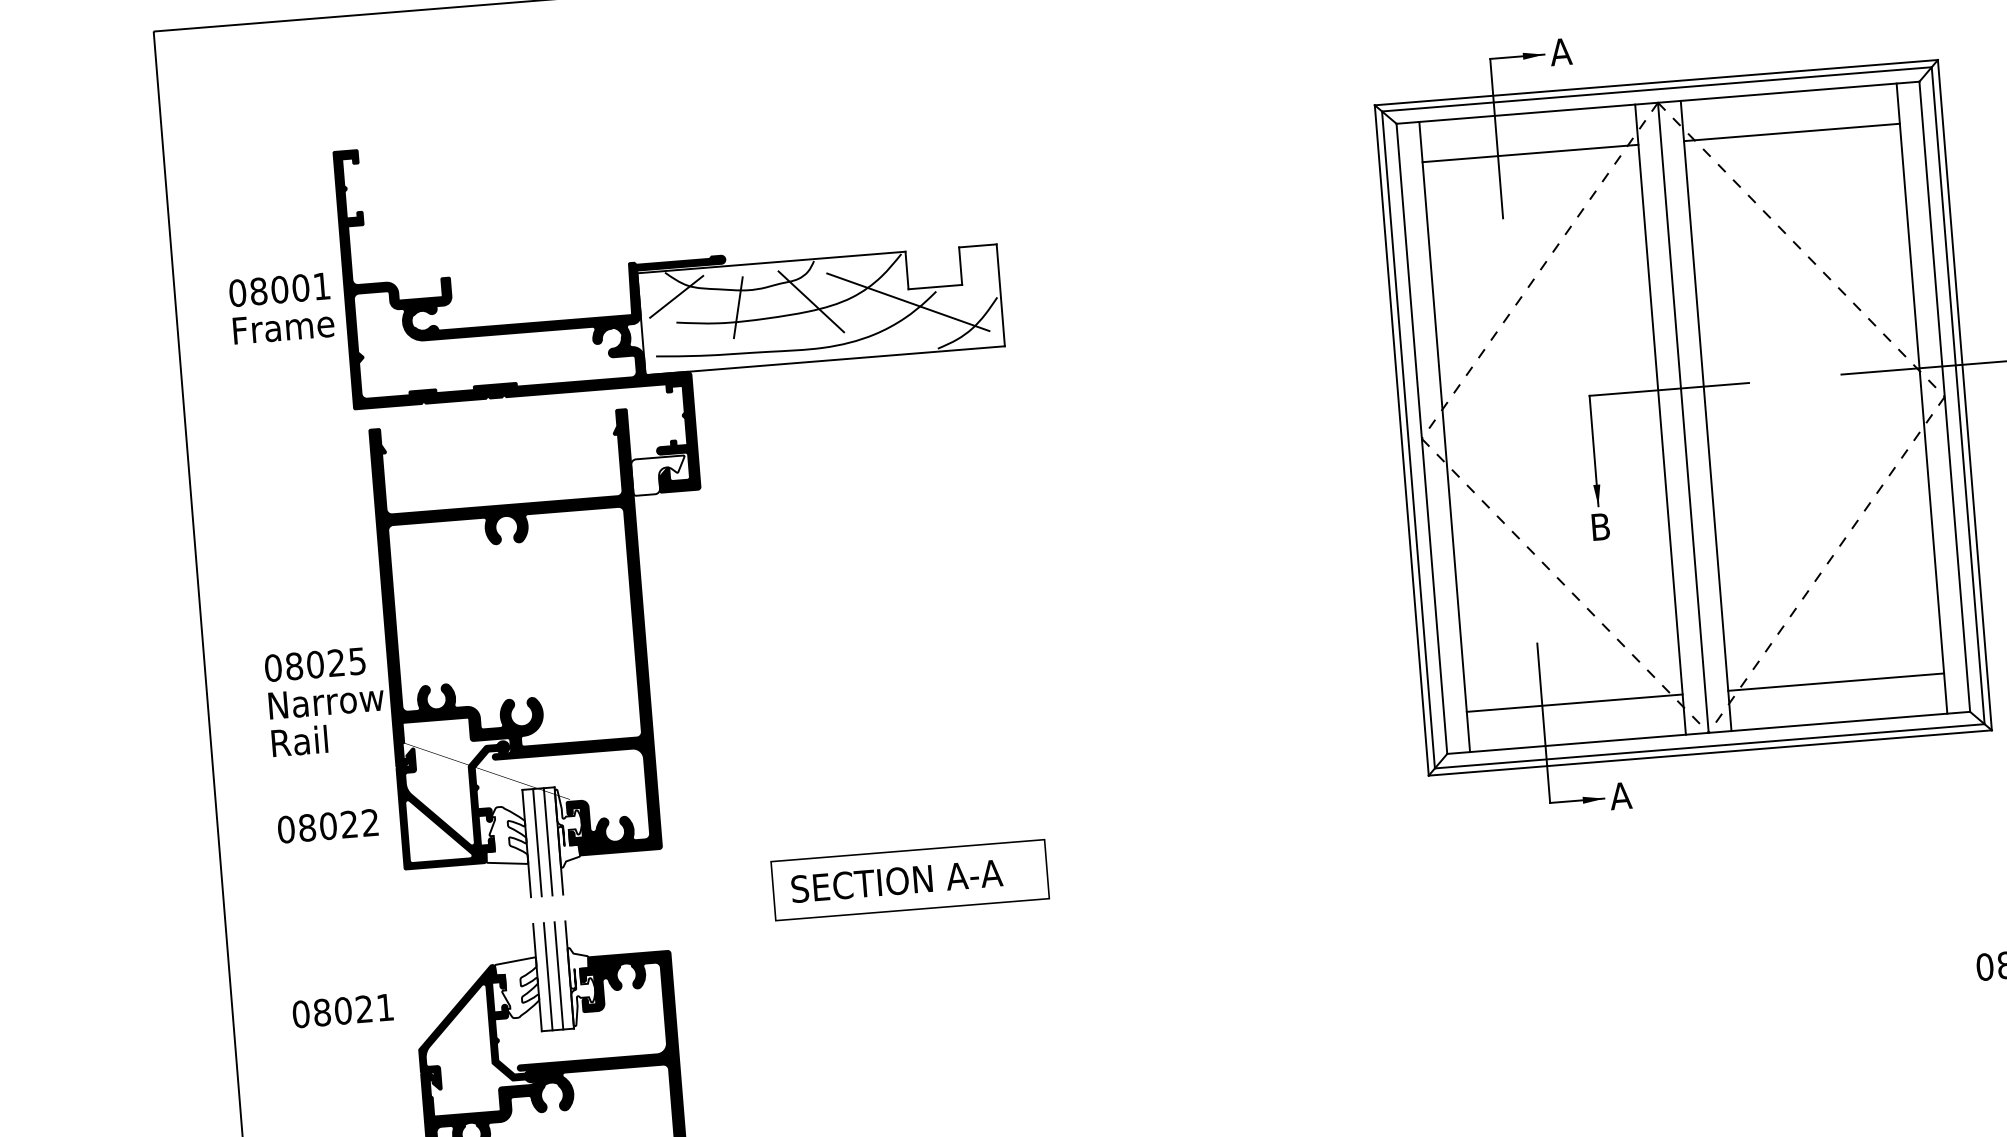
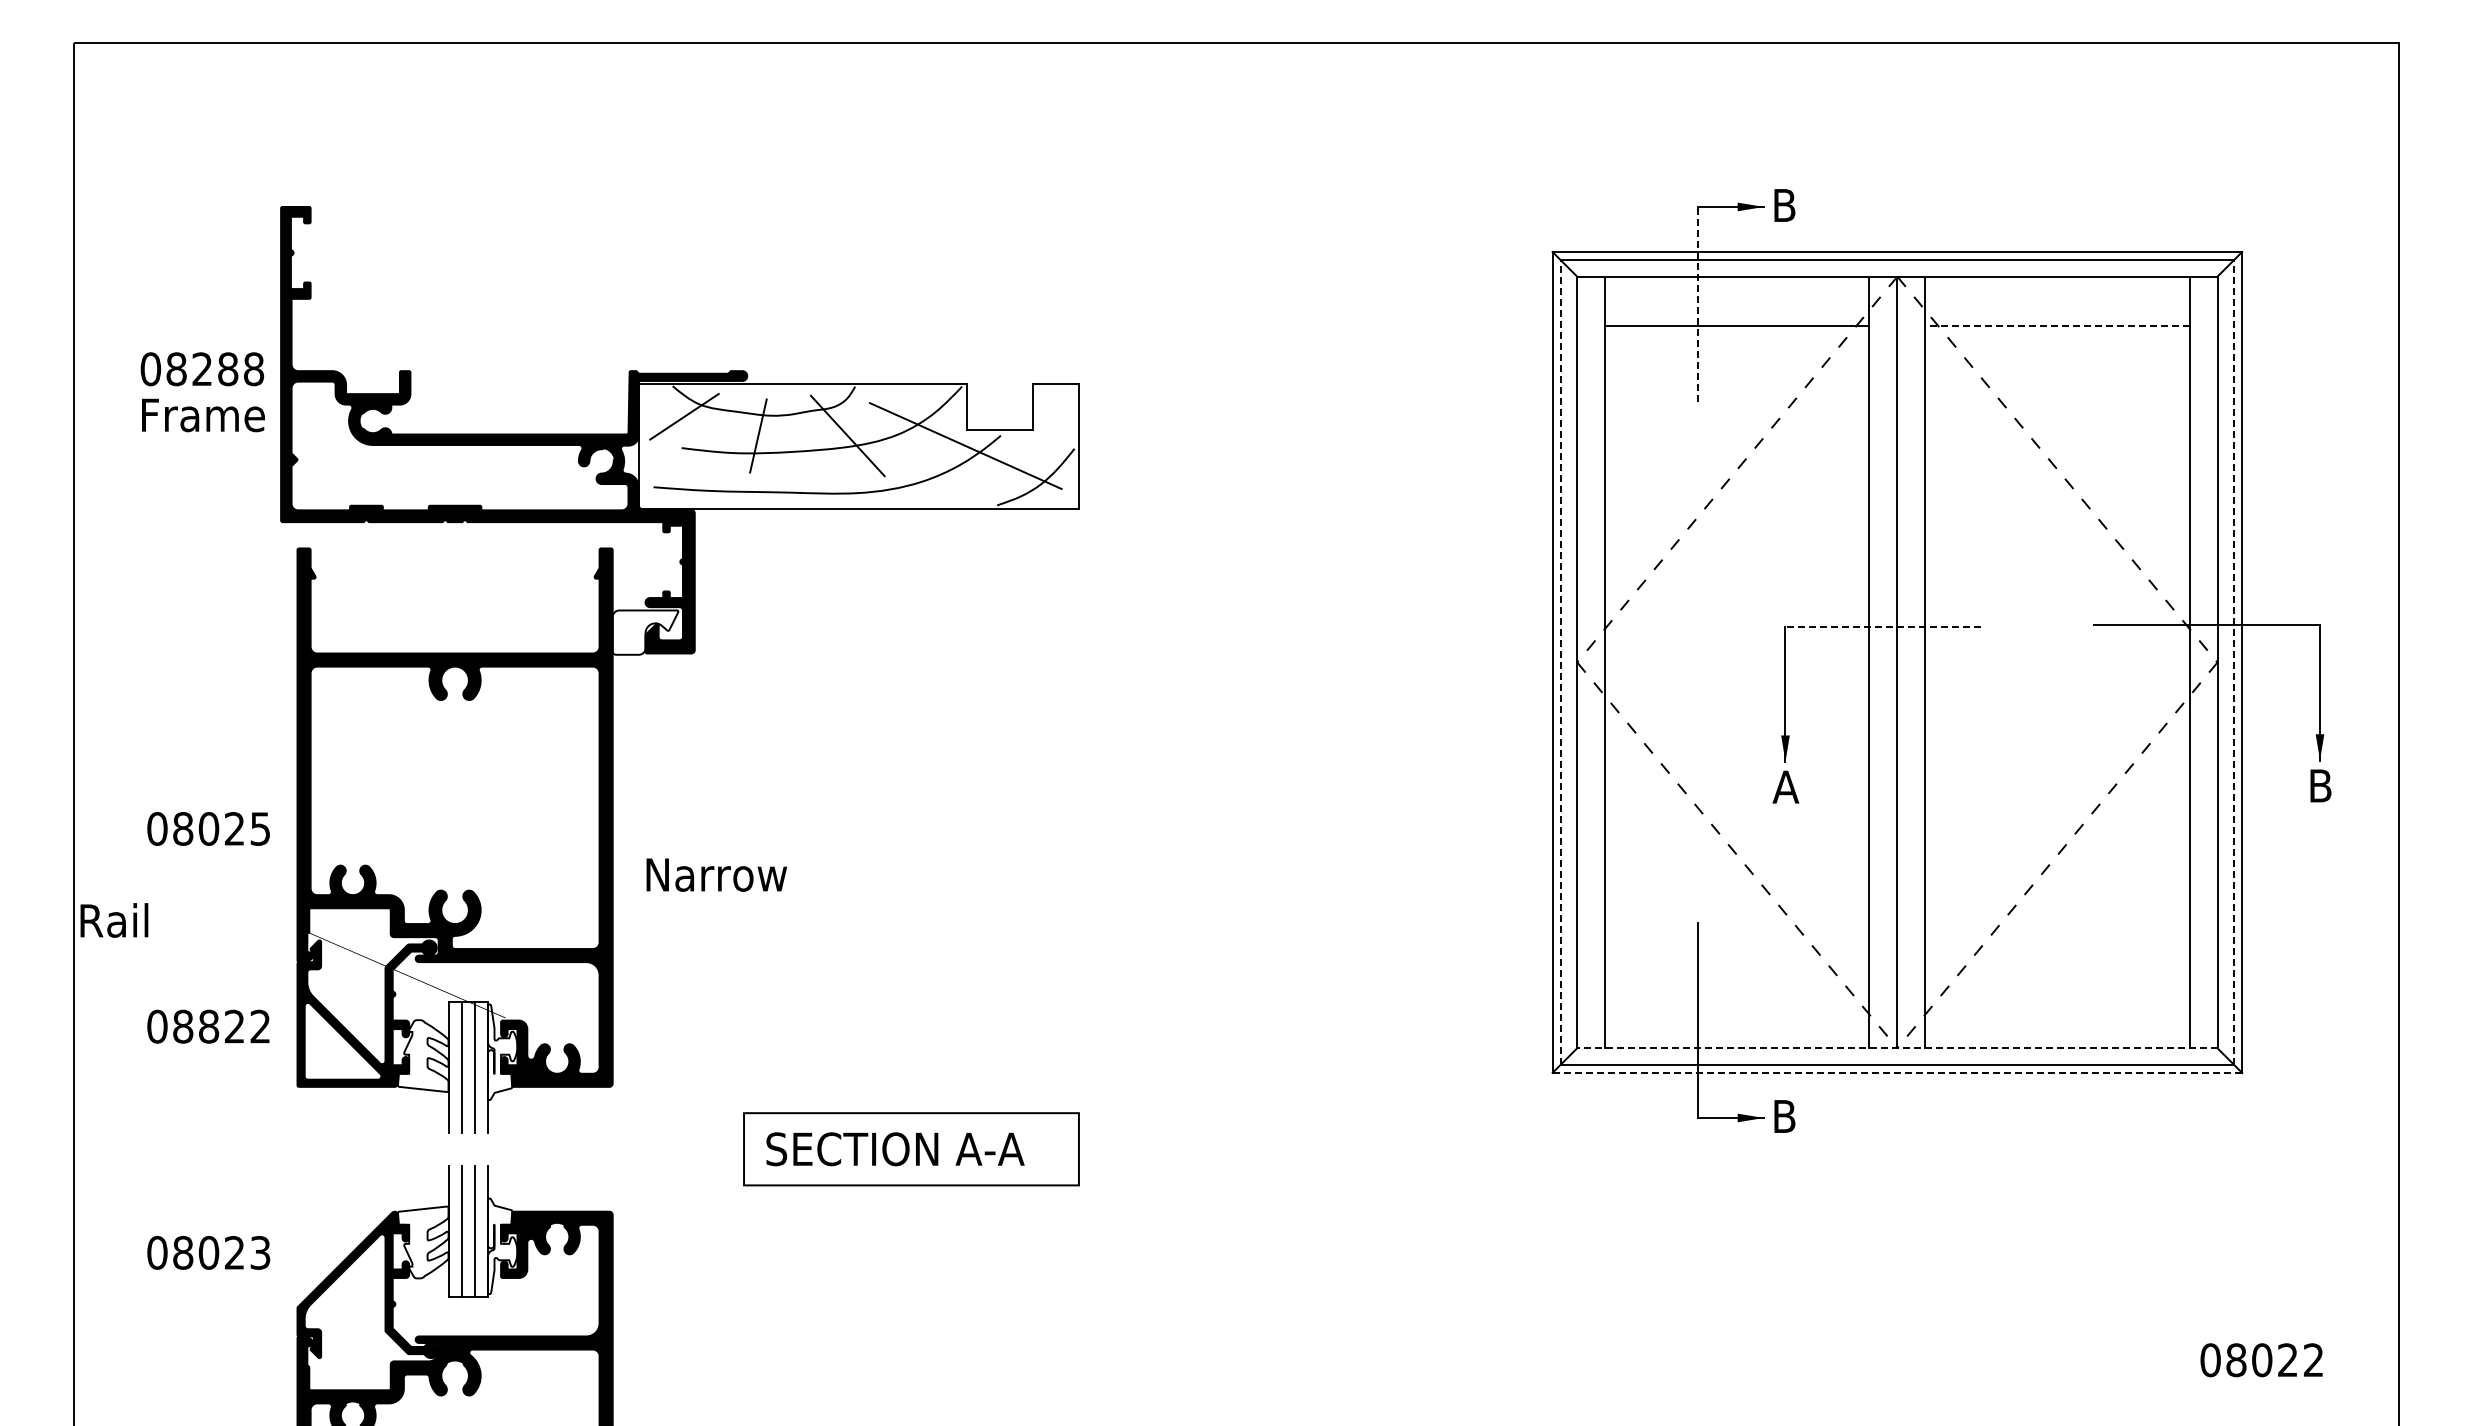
text: (1561, 52) -> (1784, 205), A -> B
line: (1791, 132) -> (2056, 325), solid -> dashed
line: (1496, 138) -> (1697, 304), solid -> dashed
text: (301, 288) -> (228, 369), 08001 -> 08288
line: (1669, 389) -> (1883, 626), solid -> dashed
line: (1957, 394) -> (2233, 661), solid -> dashed
line: (1408, 439) -> (1560, 661), solid -> dashed
text: (1600, 526) -> (1785, 786), B -> A
line: (1836, 682) -> (2057, 999), removed
text: (326, 701) -> (716, 874), moved
line: (1574, 703) -> (1737, 999), removed
line: (1707, 733) -> (1896, 1048), solid -> dashed
text: (299, 741) -> (114, 920), moved
line: (1710, 752) -> (1897, 1072), solid -> dashed
text: (1620, 796) -> (1784, 1116), A -> B
text: (328, 826) -> (208, 1026), 08022 -> 08822
text: (385, 1007) -> (260, 1252), 08021 -> 08023

